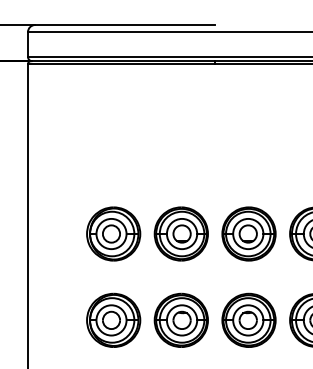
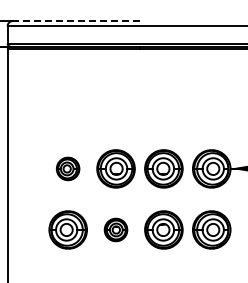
line: (125, 25) -> (76, 21), solid -> dashed
part: (112, 233) -> (67, 168), size x0.6
part: (180, 319) -> (115, 229), size x0.6

